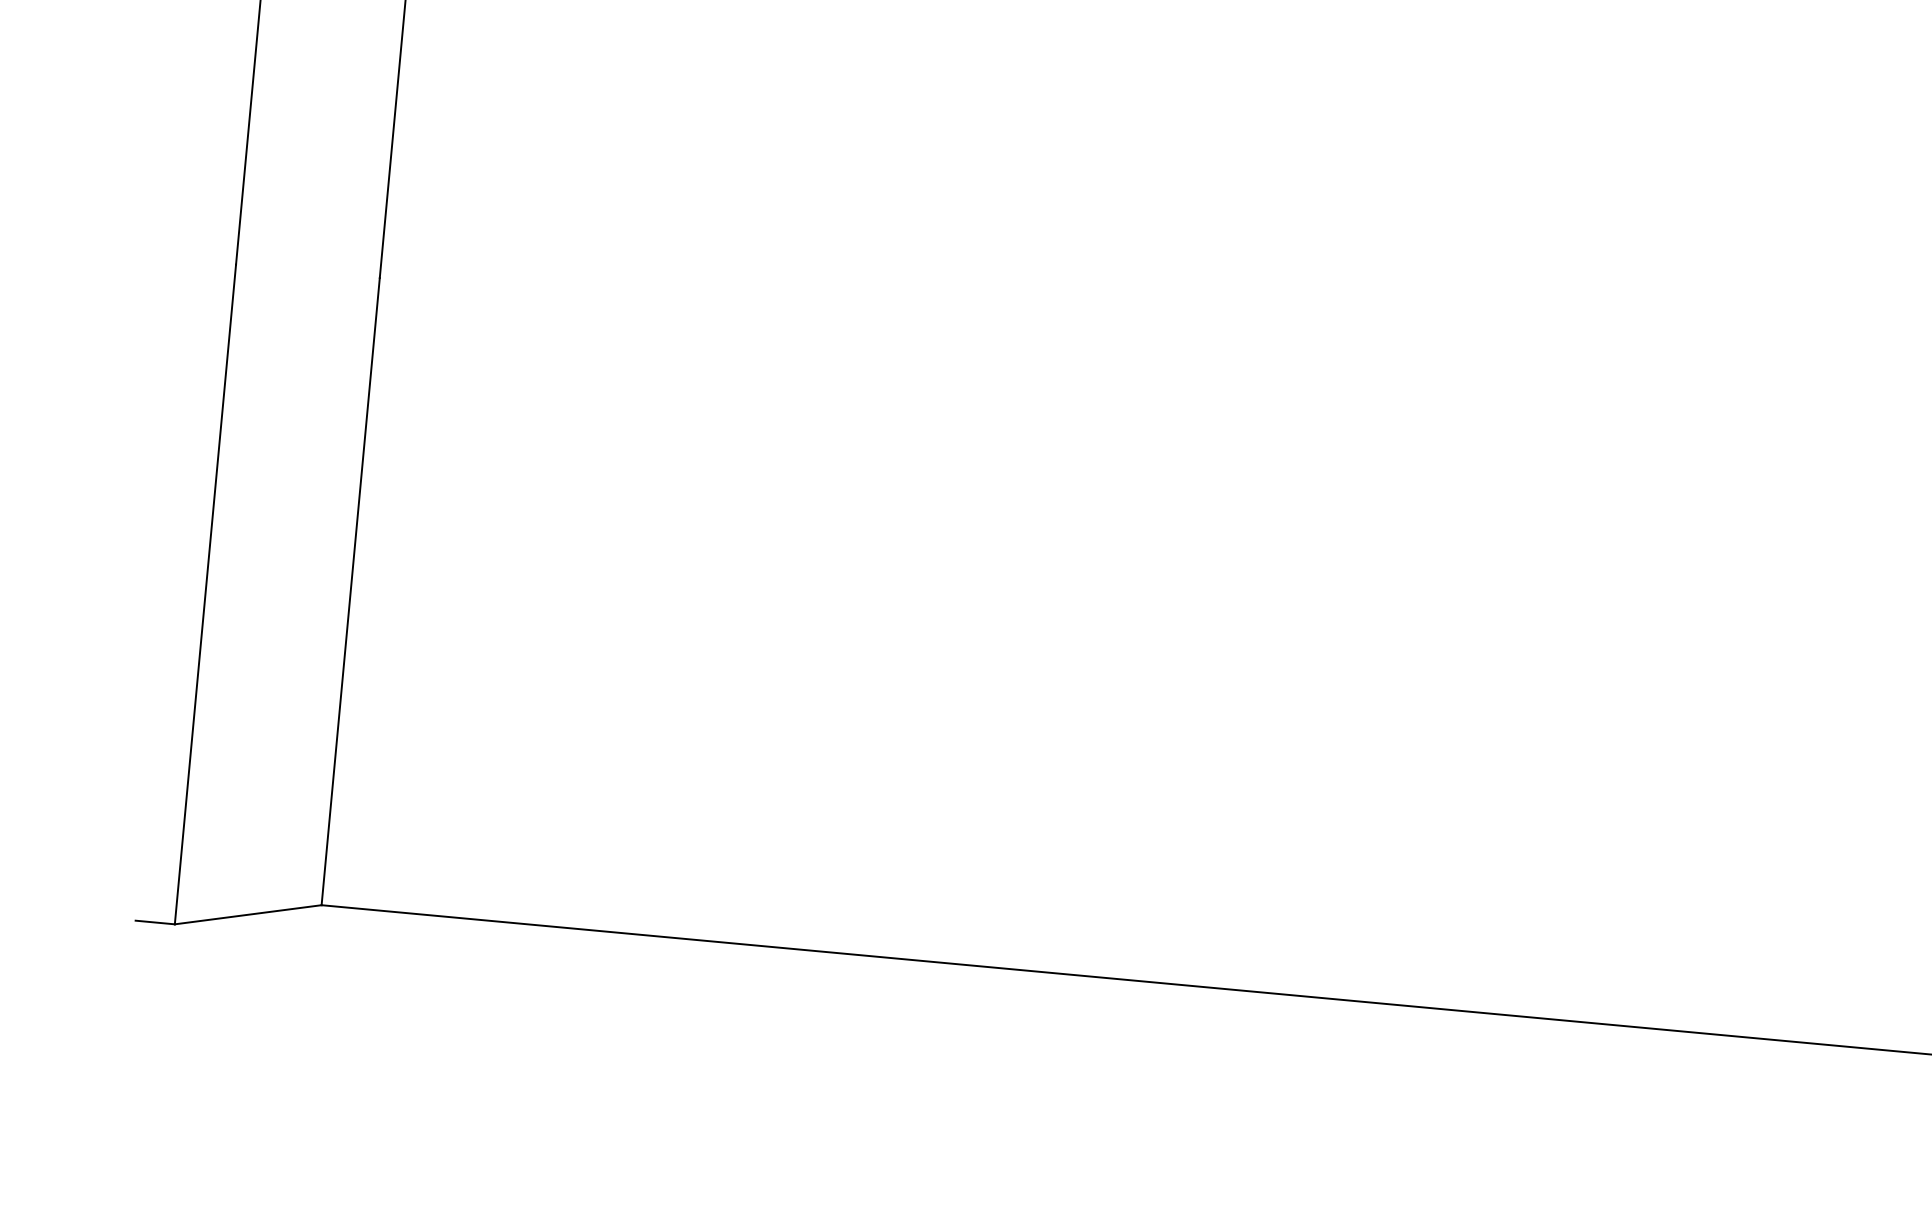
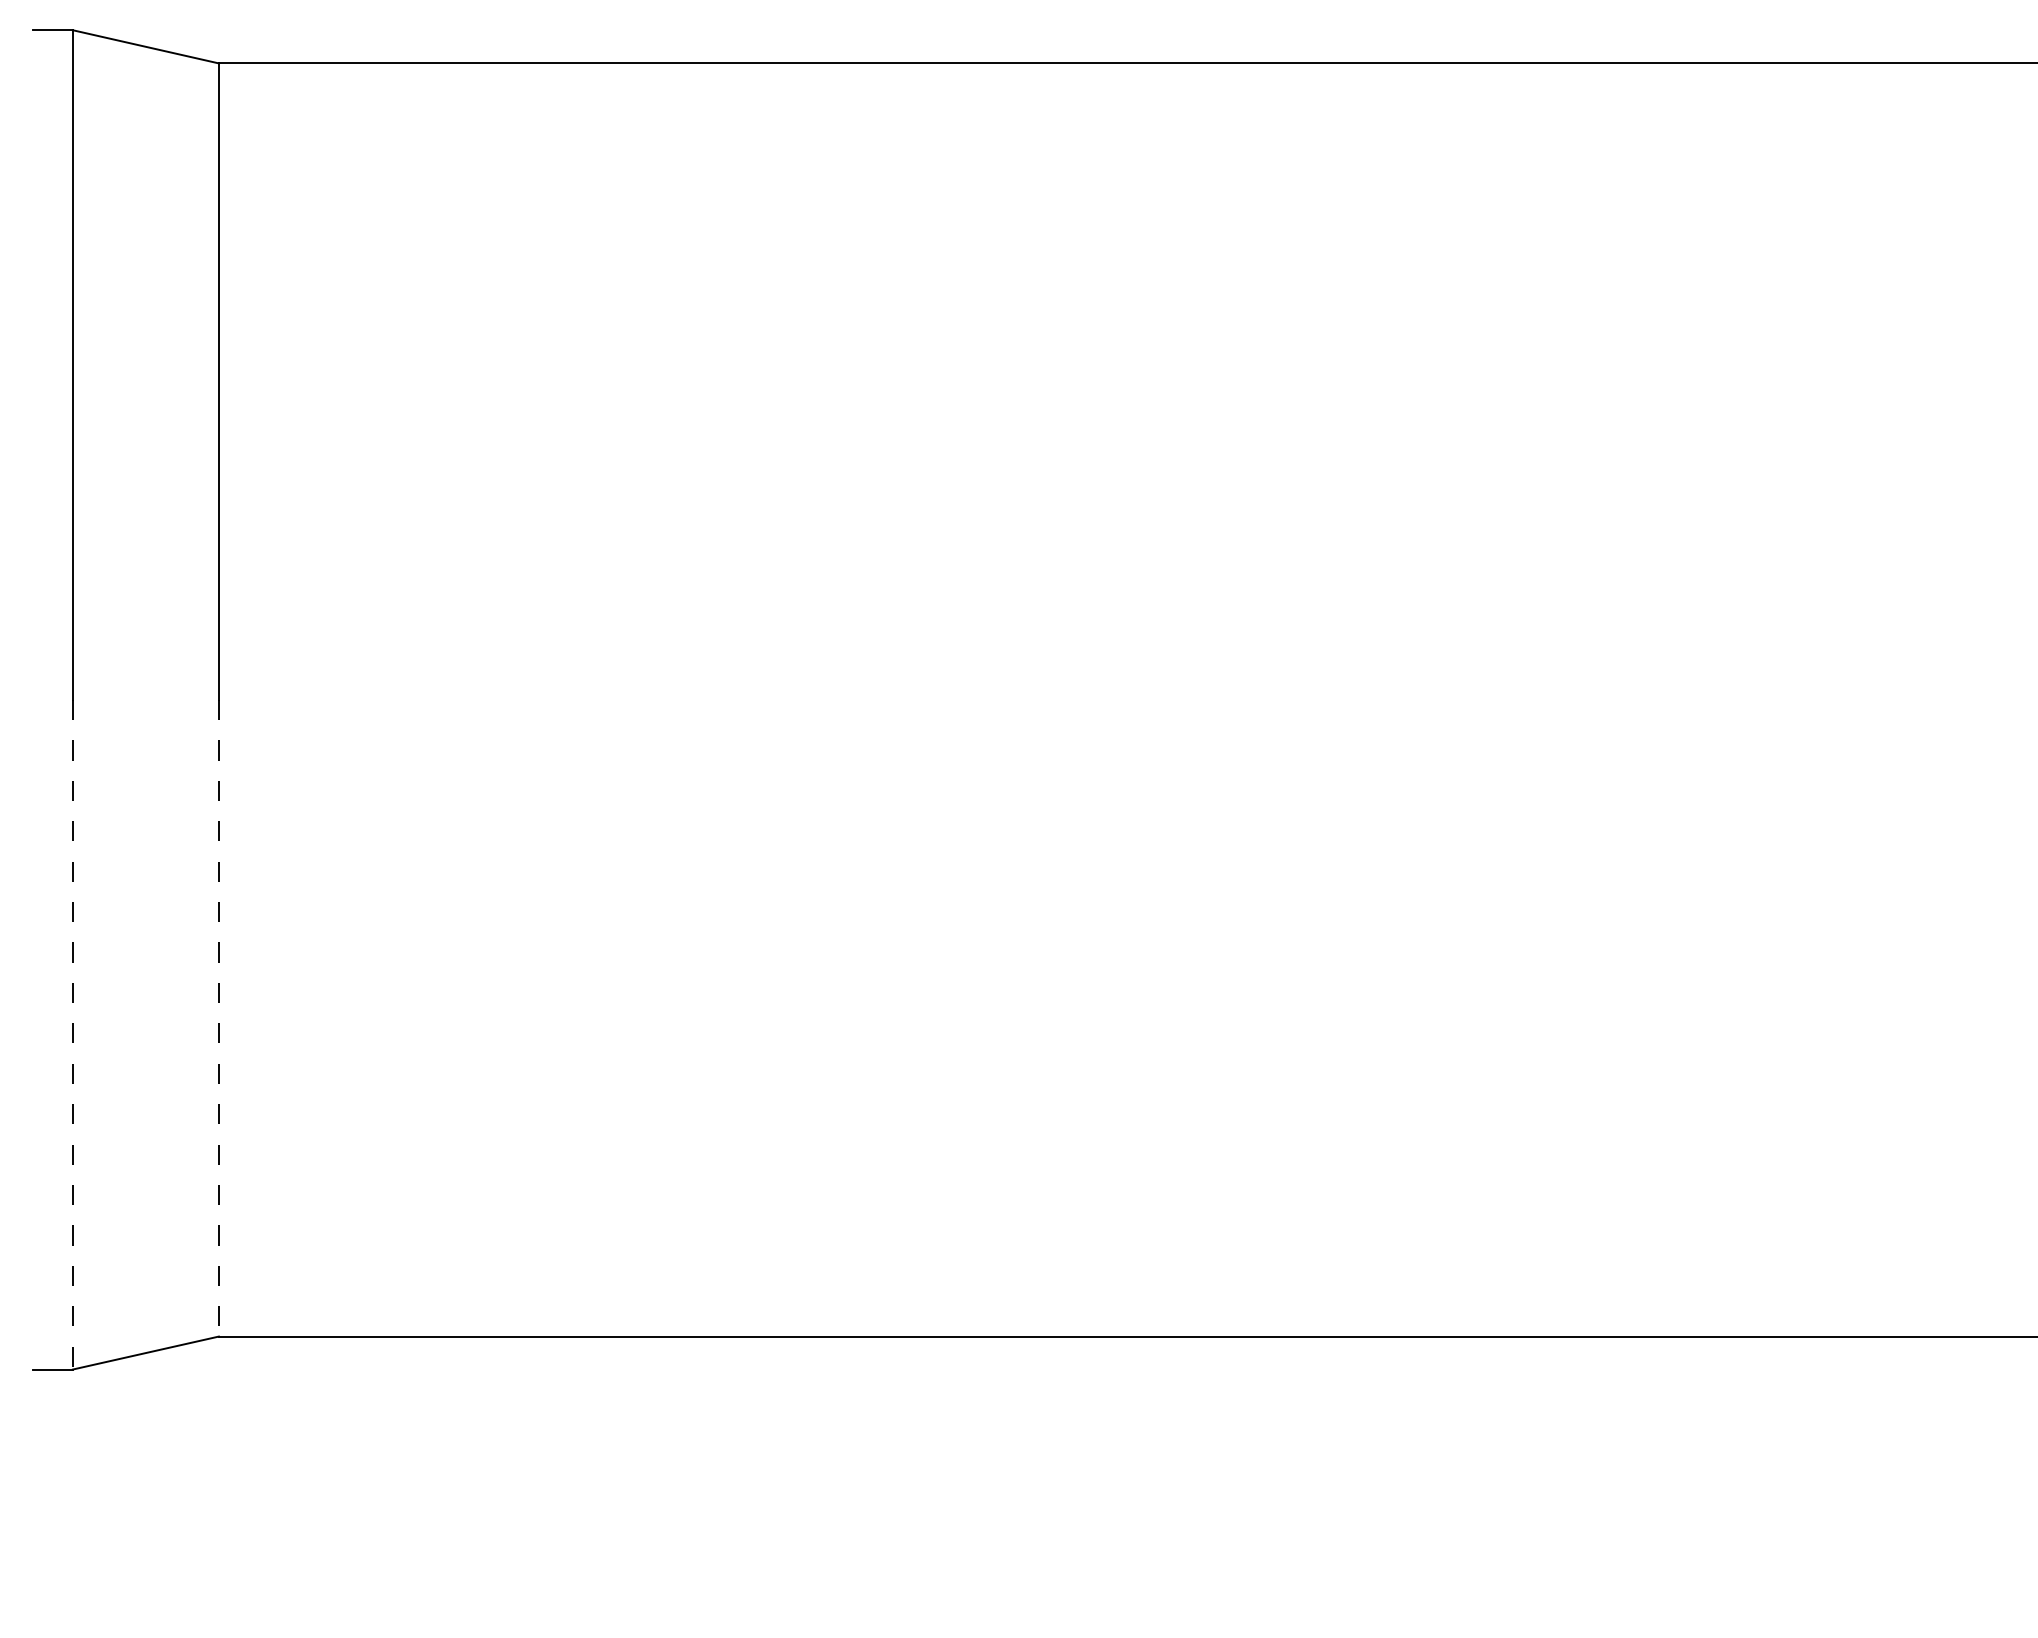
line: (350, 591) -> (218, 1018), solid -> dashed
line: (205, 594) -> (72, 1034), solid -> dashed

